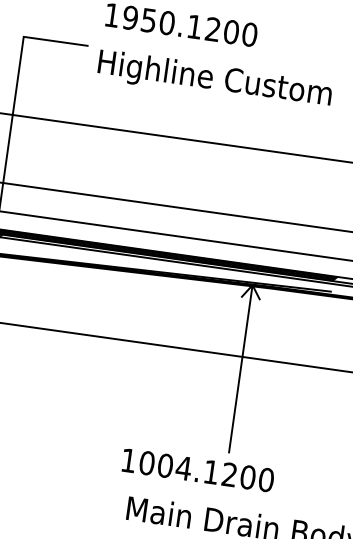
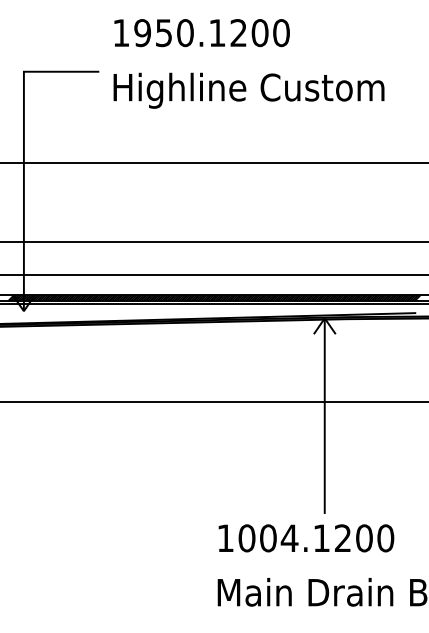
text: (198, 470) -> (306, 538), moved

